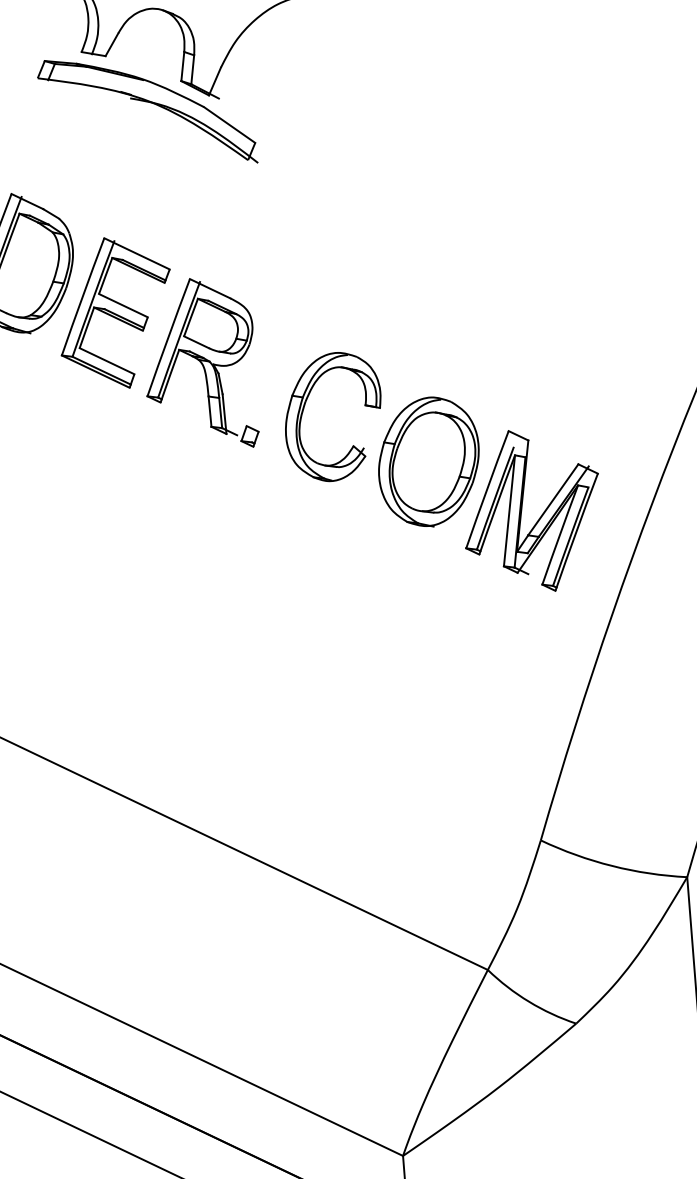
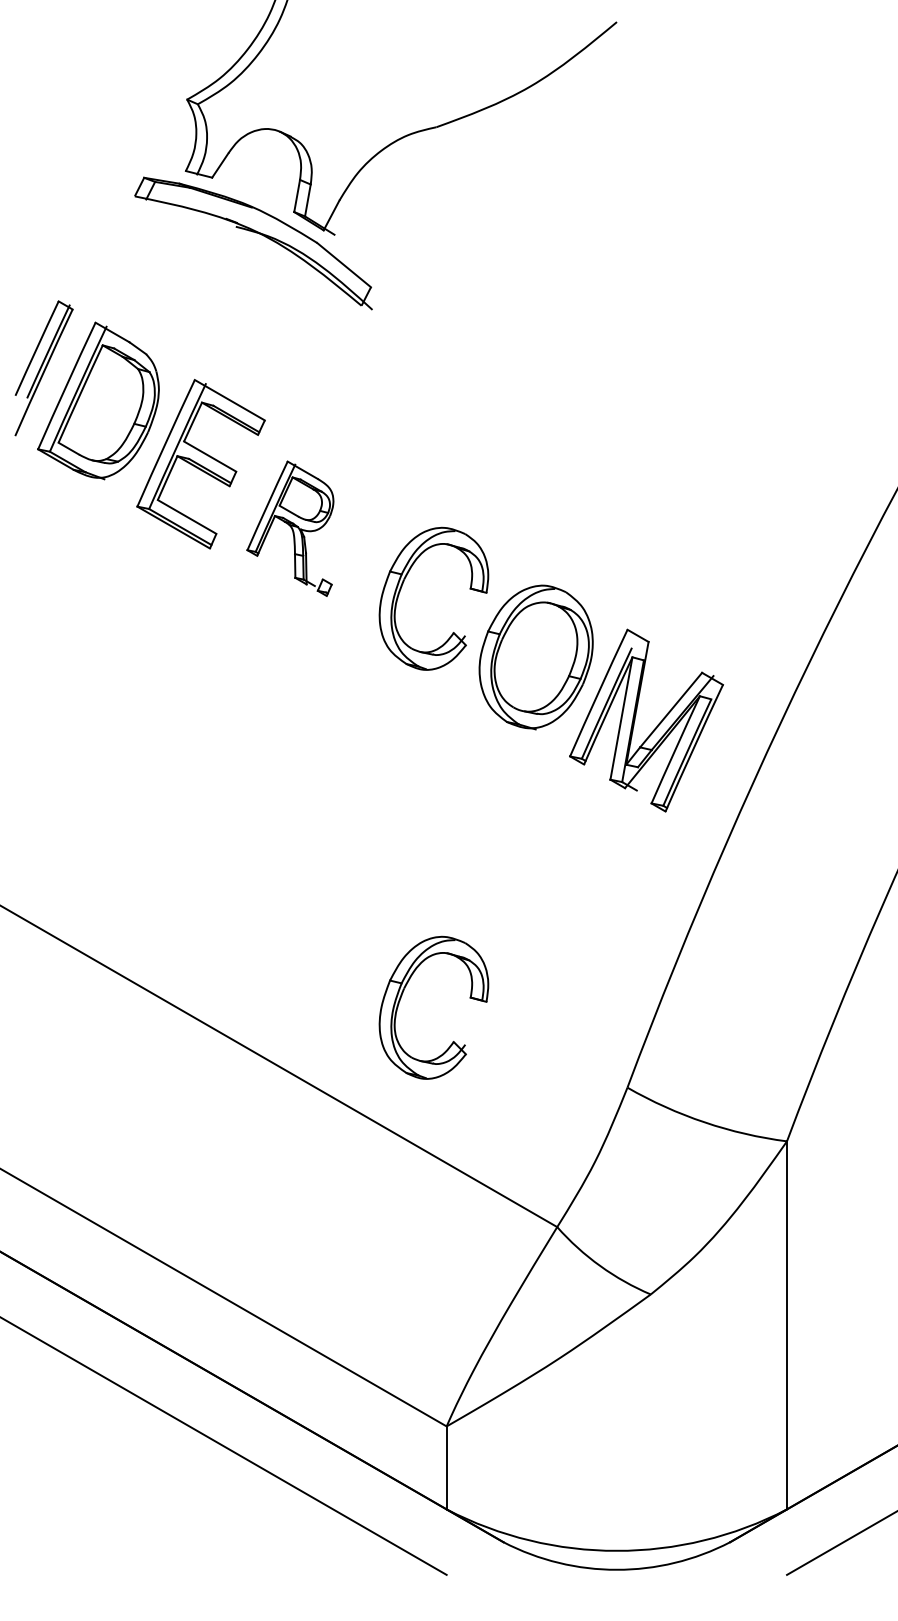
part: (200, 364) -> (290, 528), size x0.7
part: (333, 771) -> (403, 993), added

